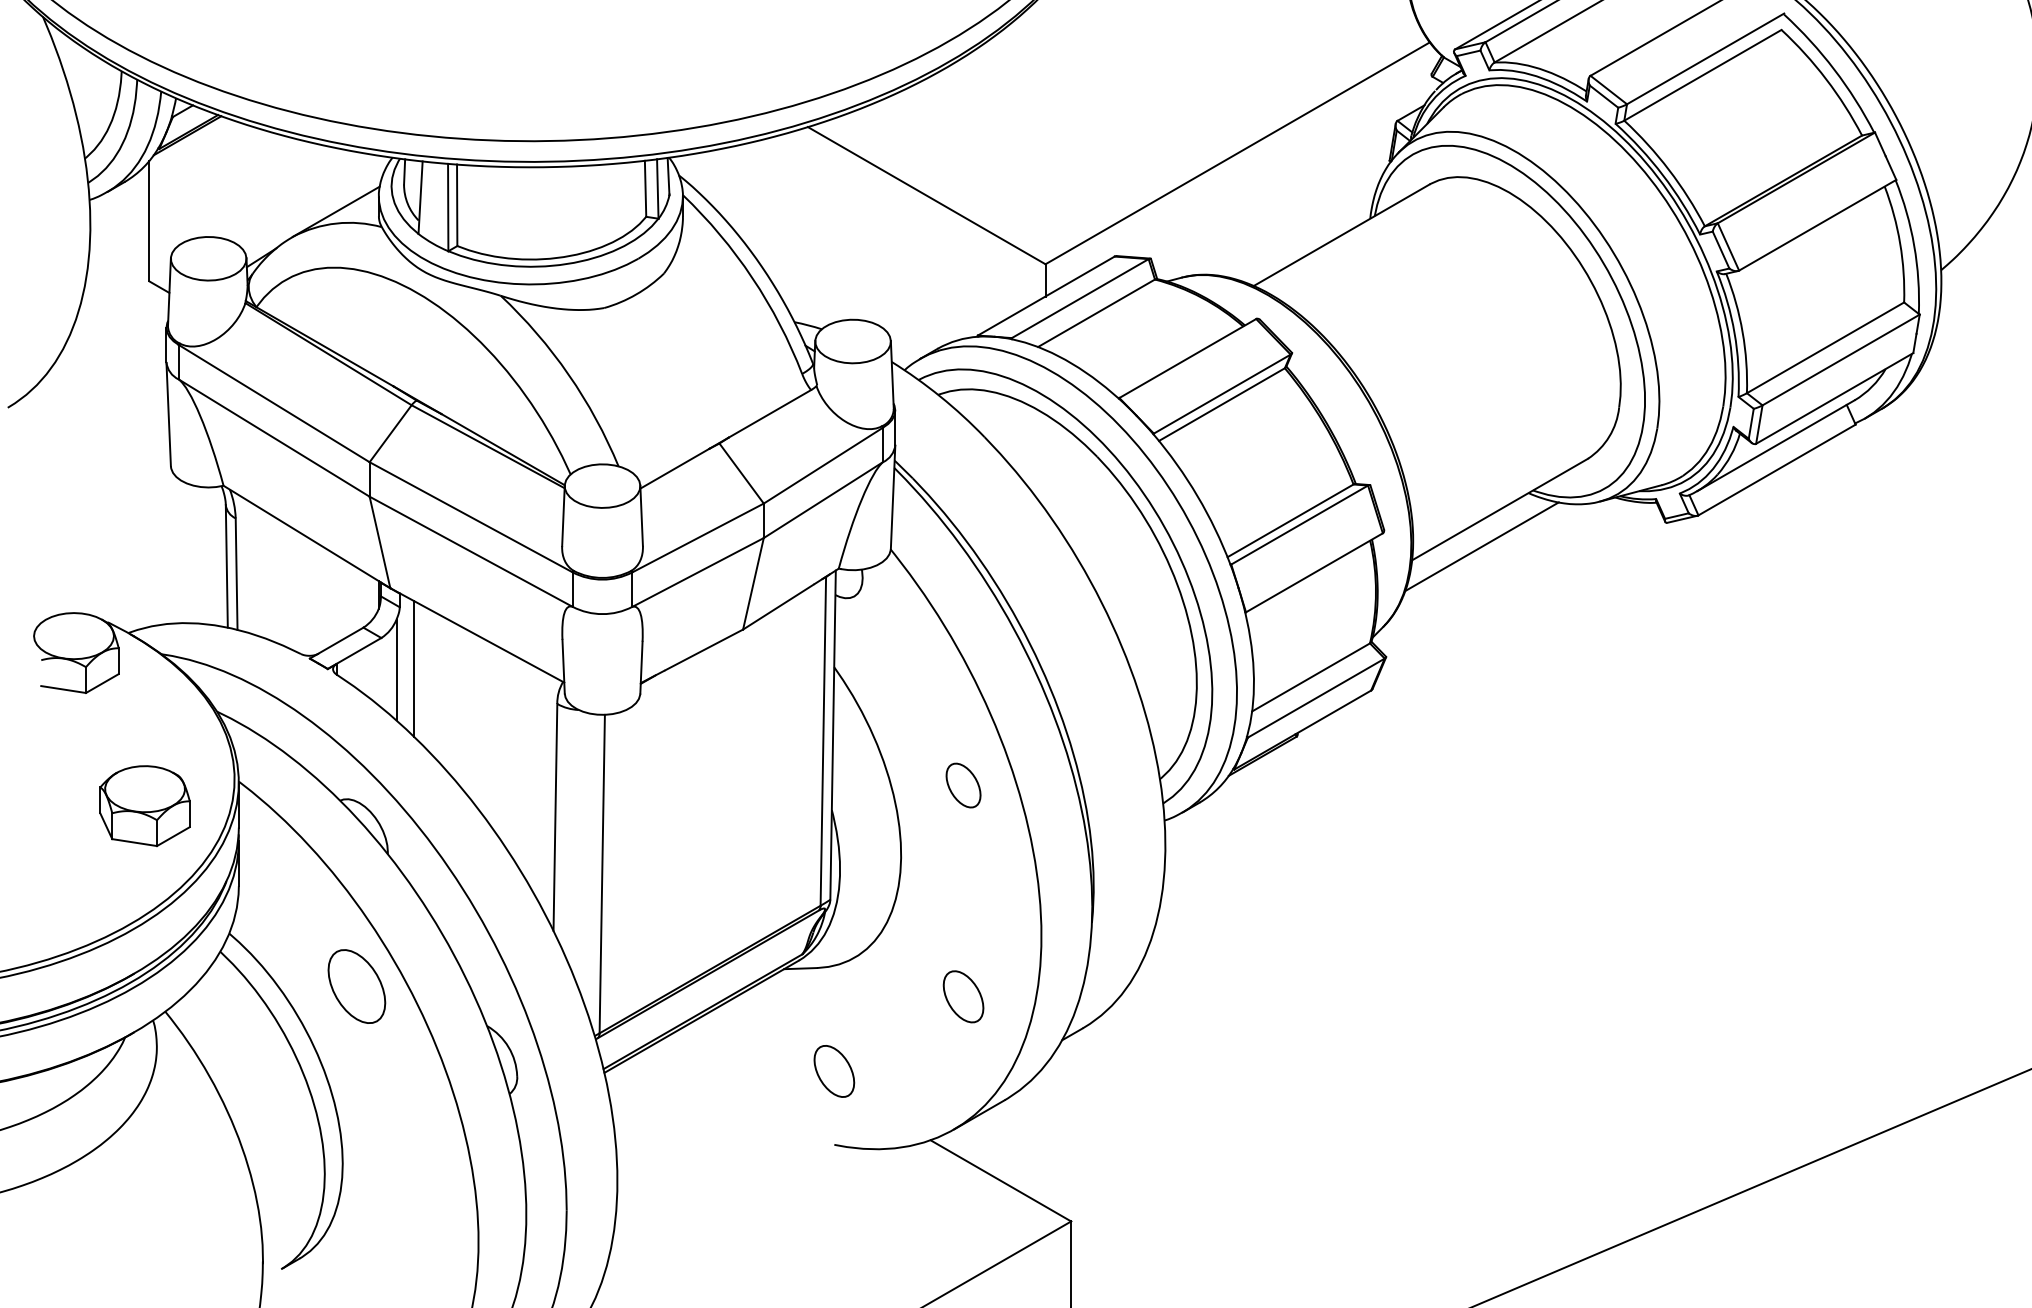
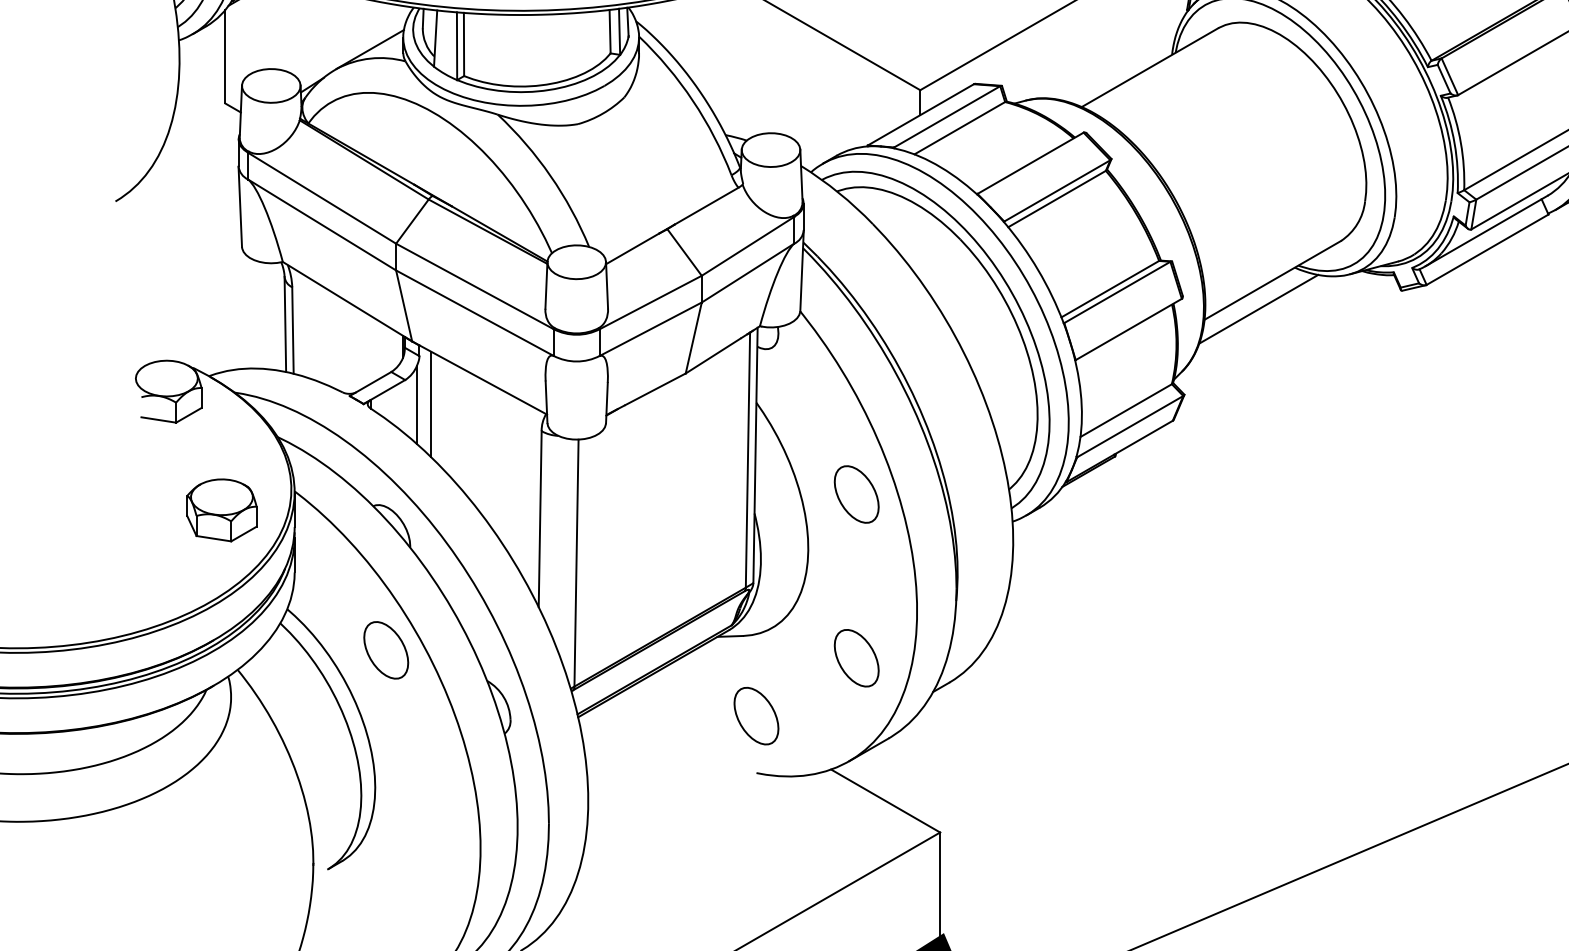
part: (963, 785) -> (856, 494), size x1.67
part: (963, 996) -> (856, 658), size x1.43
part: (834, 1071) -> (756, 716), size x1.43

